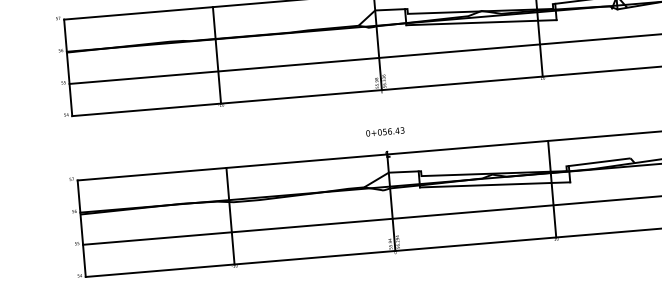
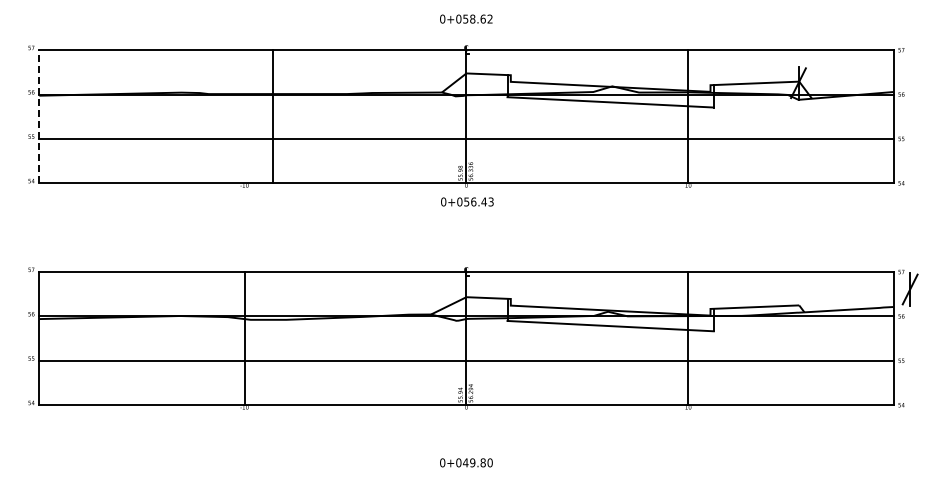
line: (216, 55) -> (272, 116), moved
line: (68, 67) -> (39, 116), solid -> dashed
text: (385, 131) -> (467, 201), moved

